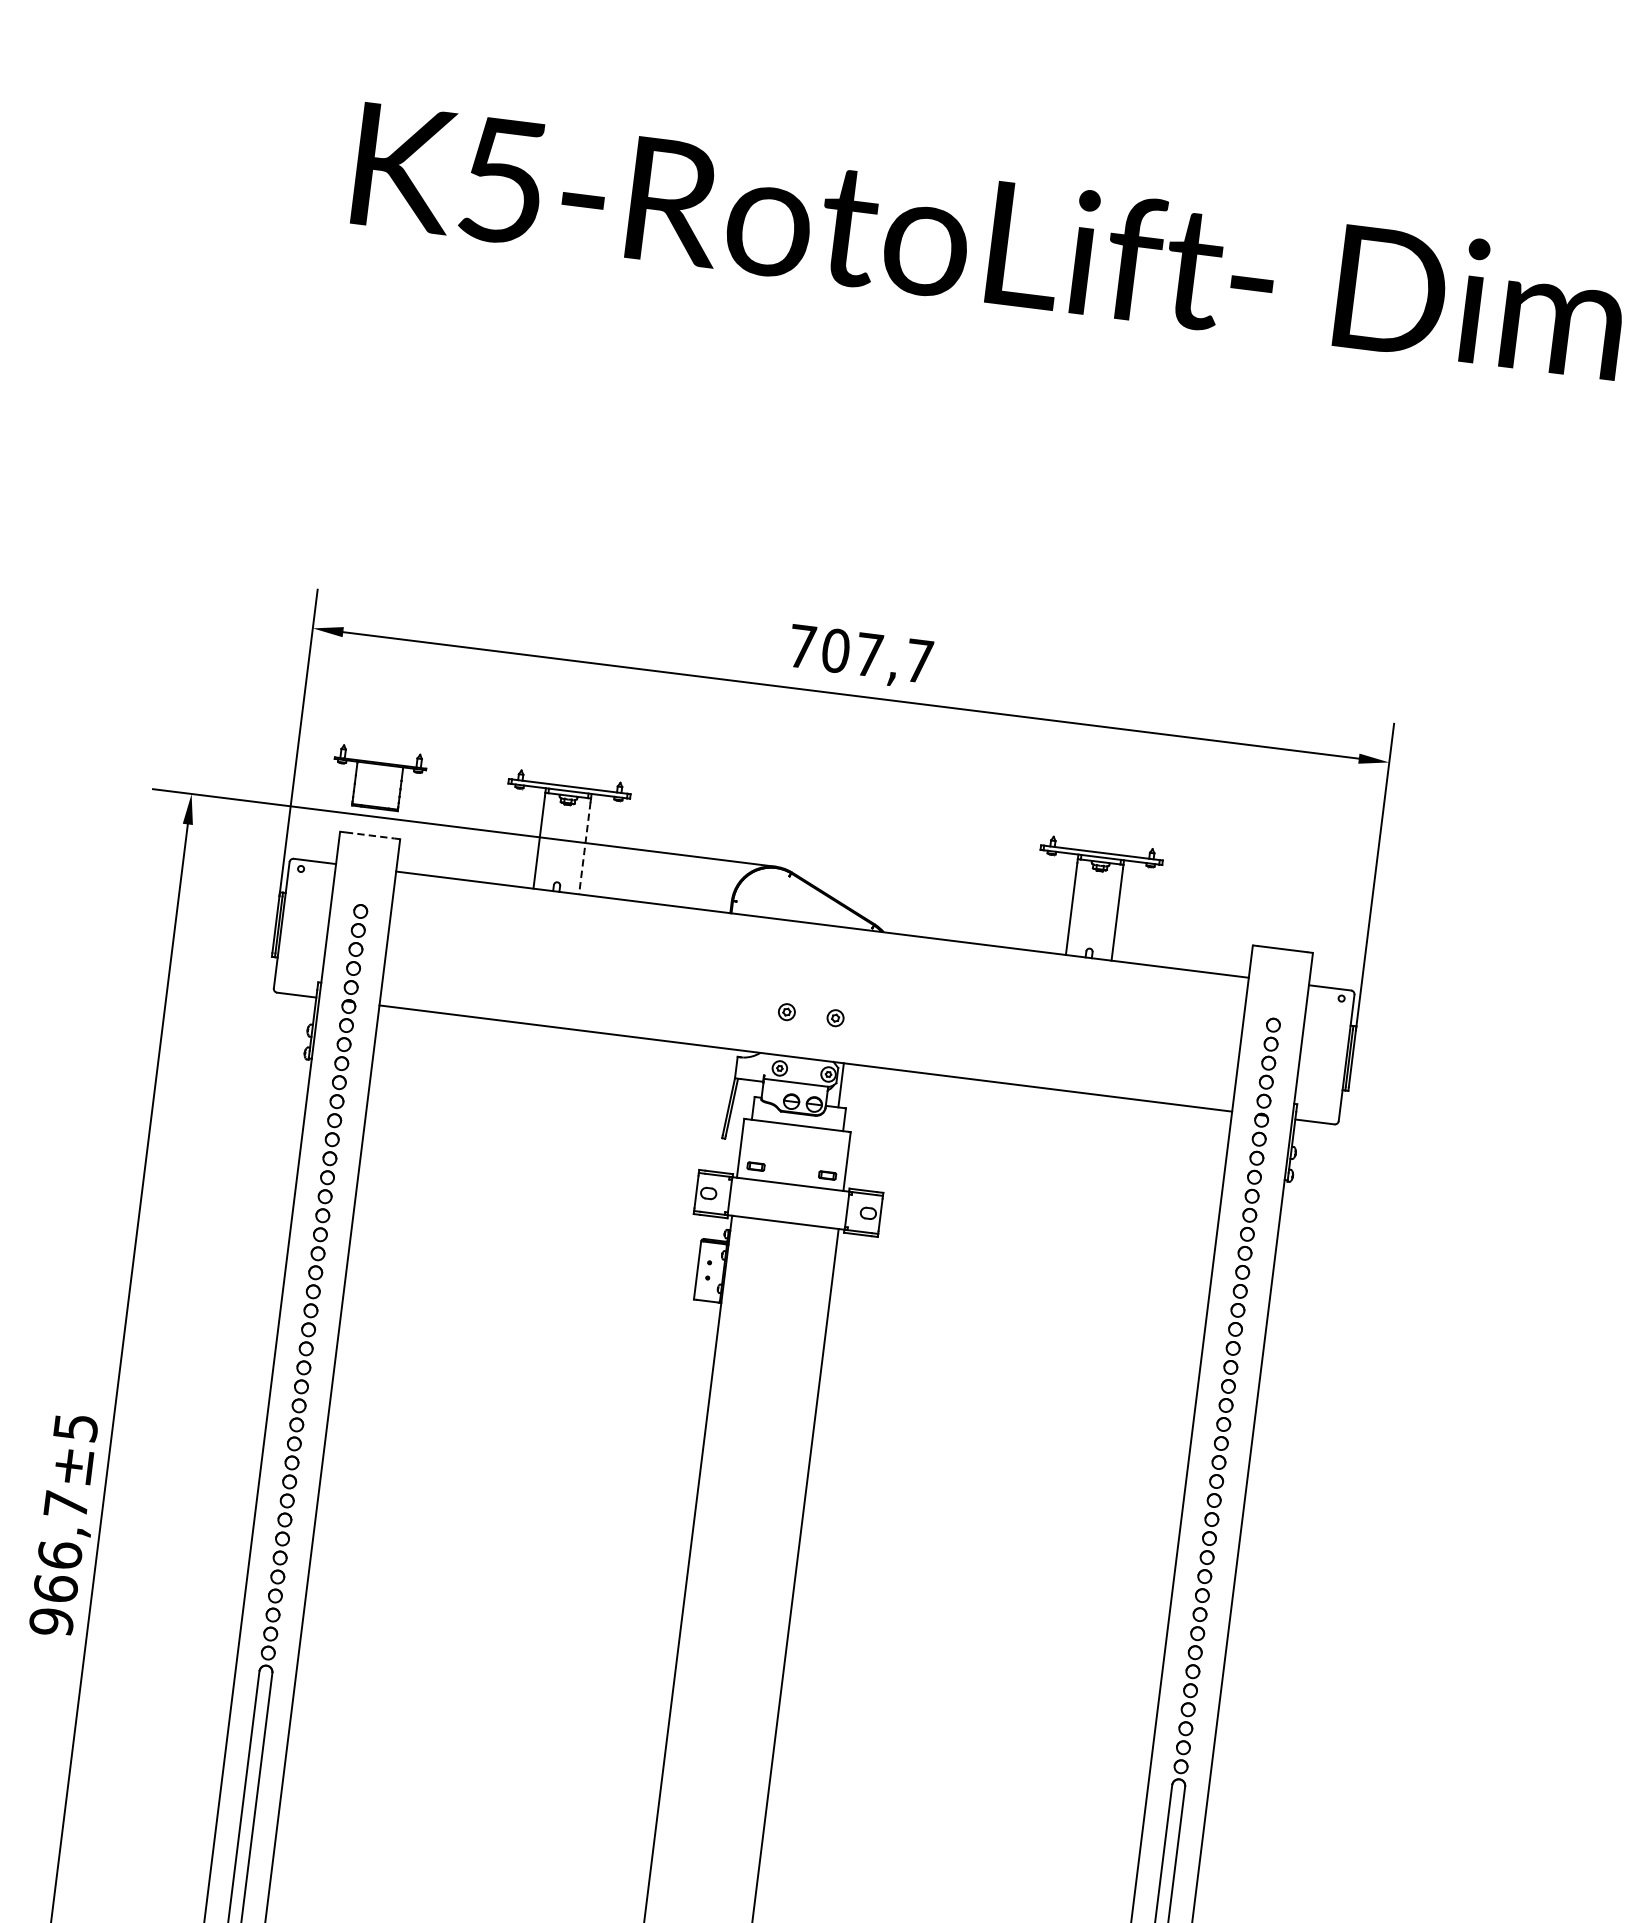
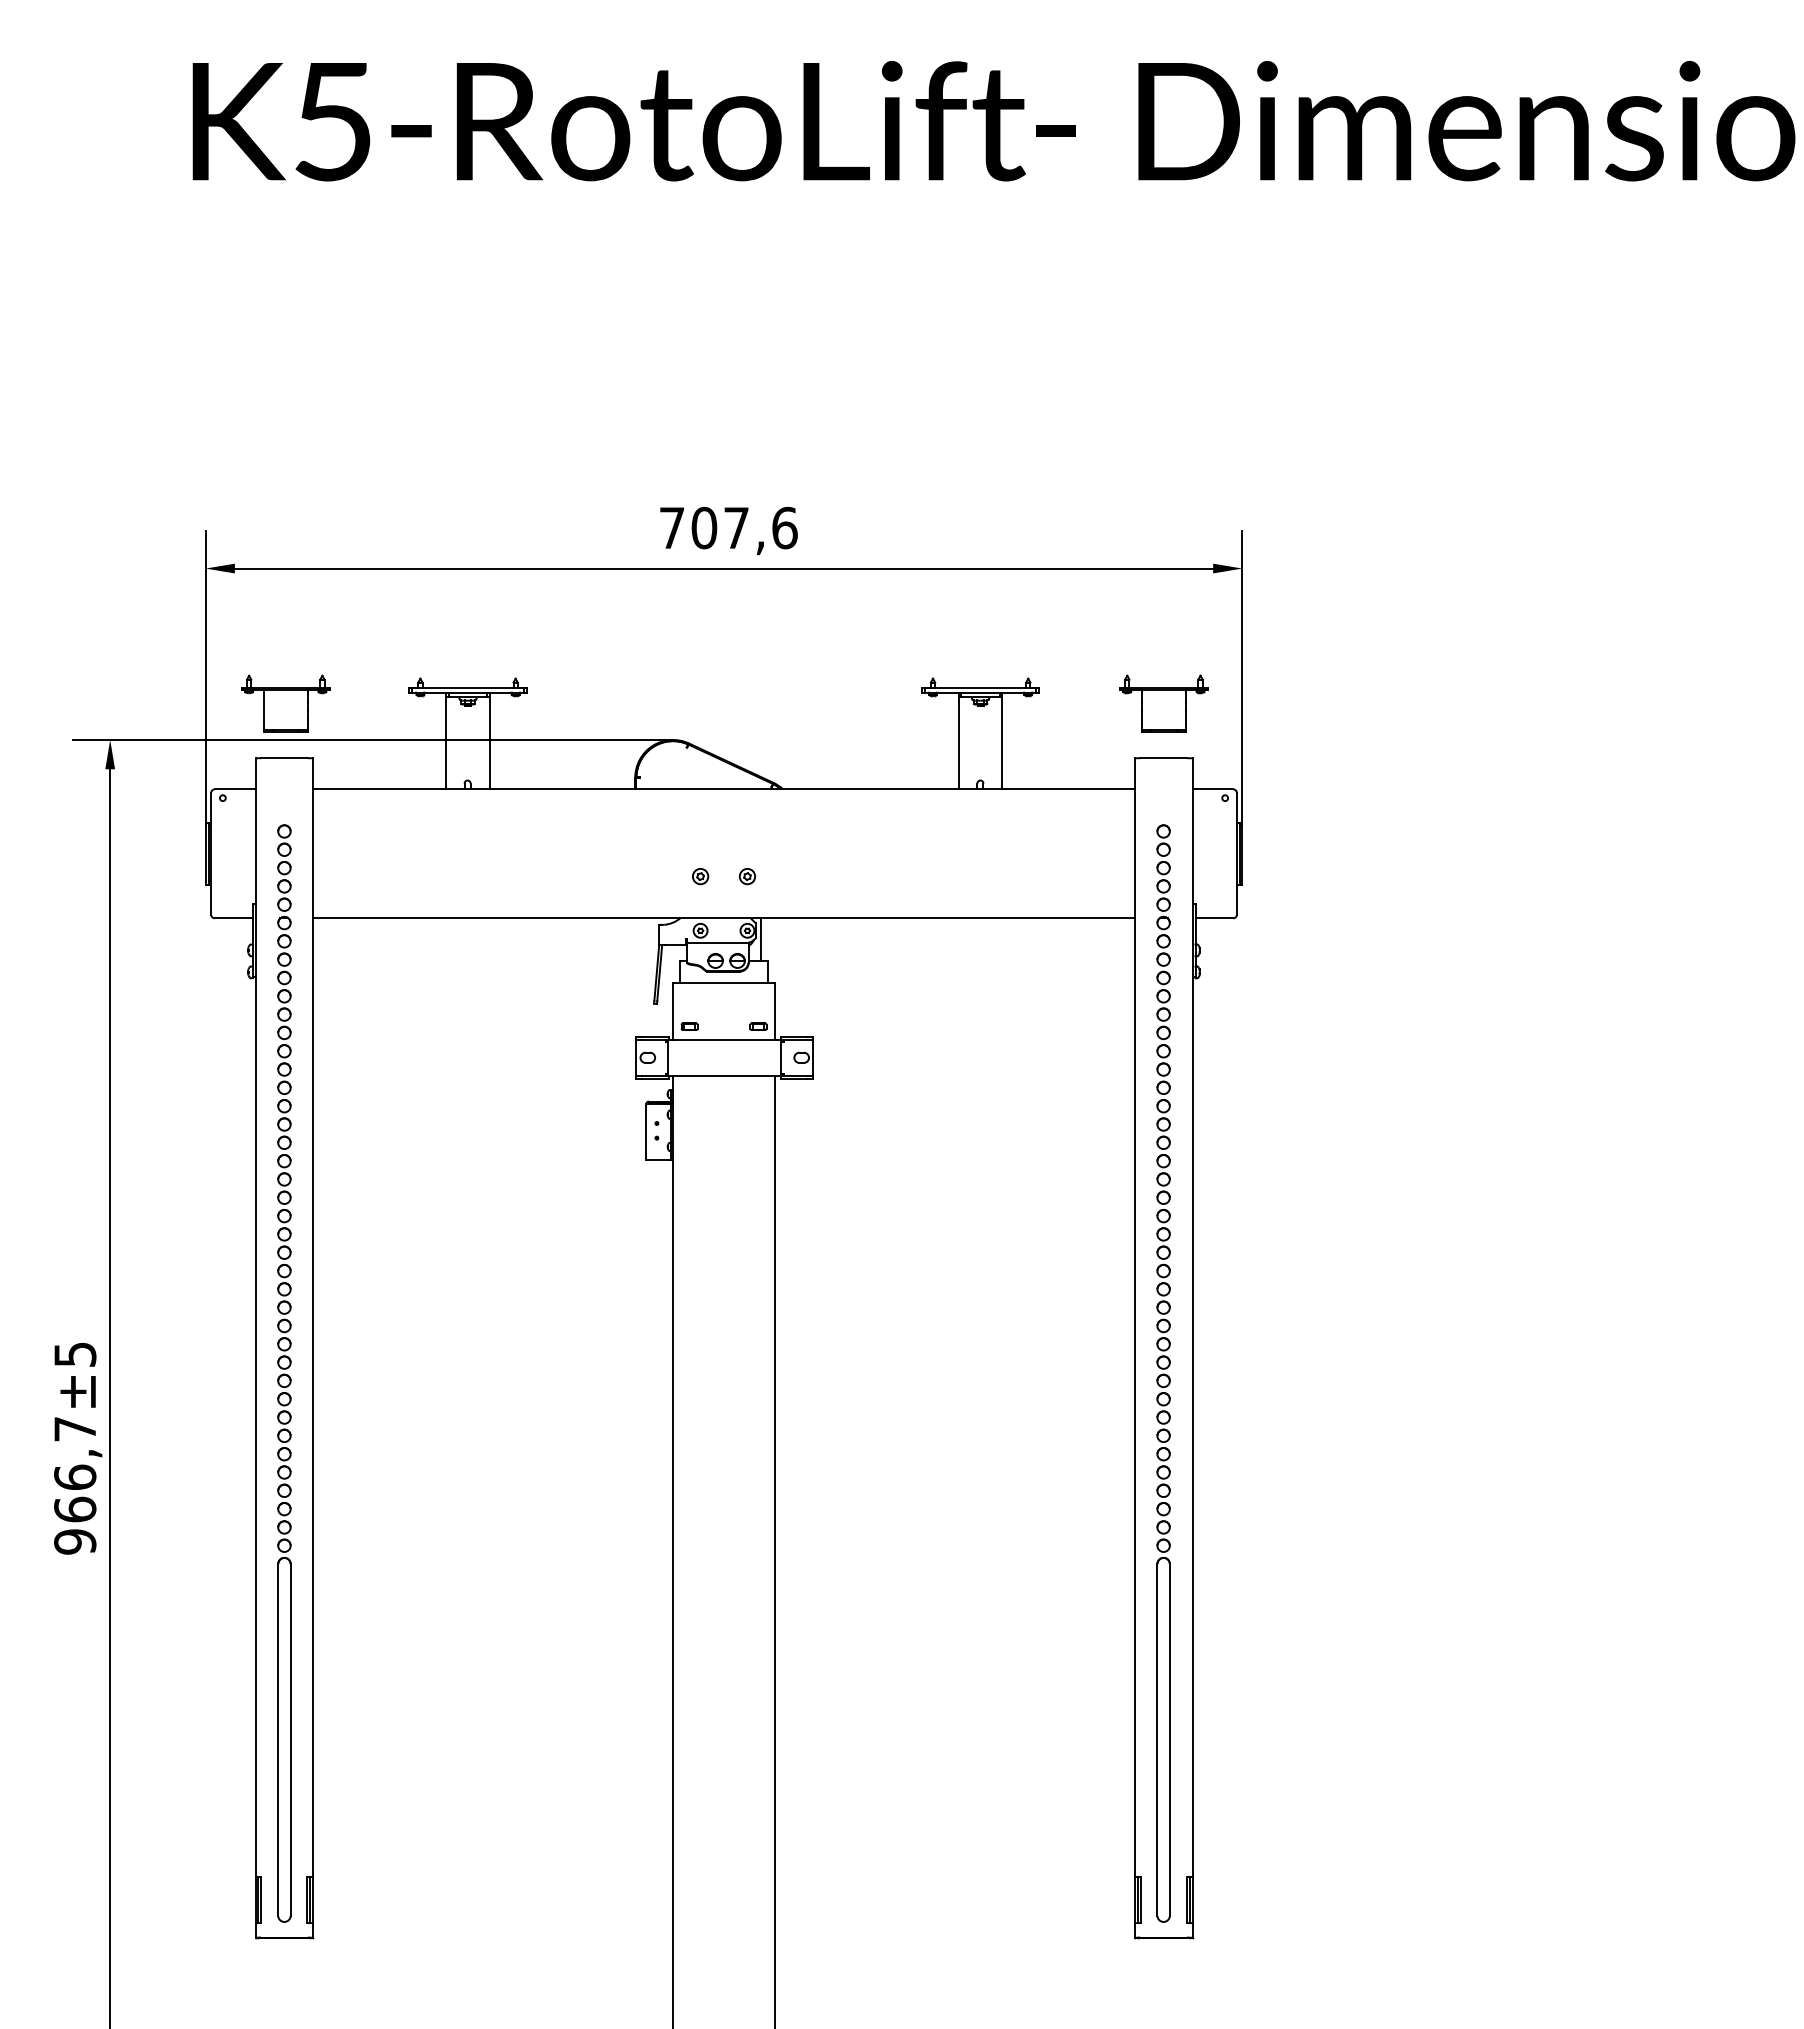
text: (919, 660) -> (784, 527), 707,7 -> 707,6
line: (370, 835) -> (284, 758), dashed -> solid
line: (584, 848) -> (489, 745), dashed -> solid
part: (1289, 892) -> (1163, 703), added

